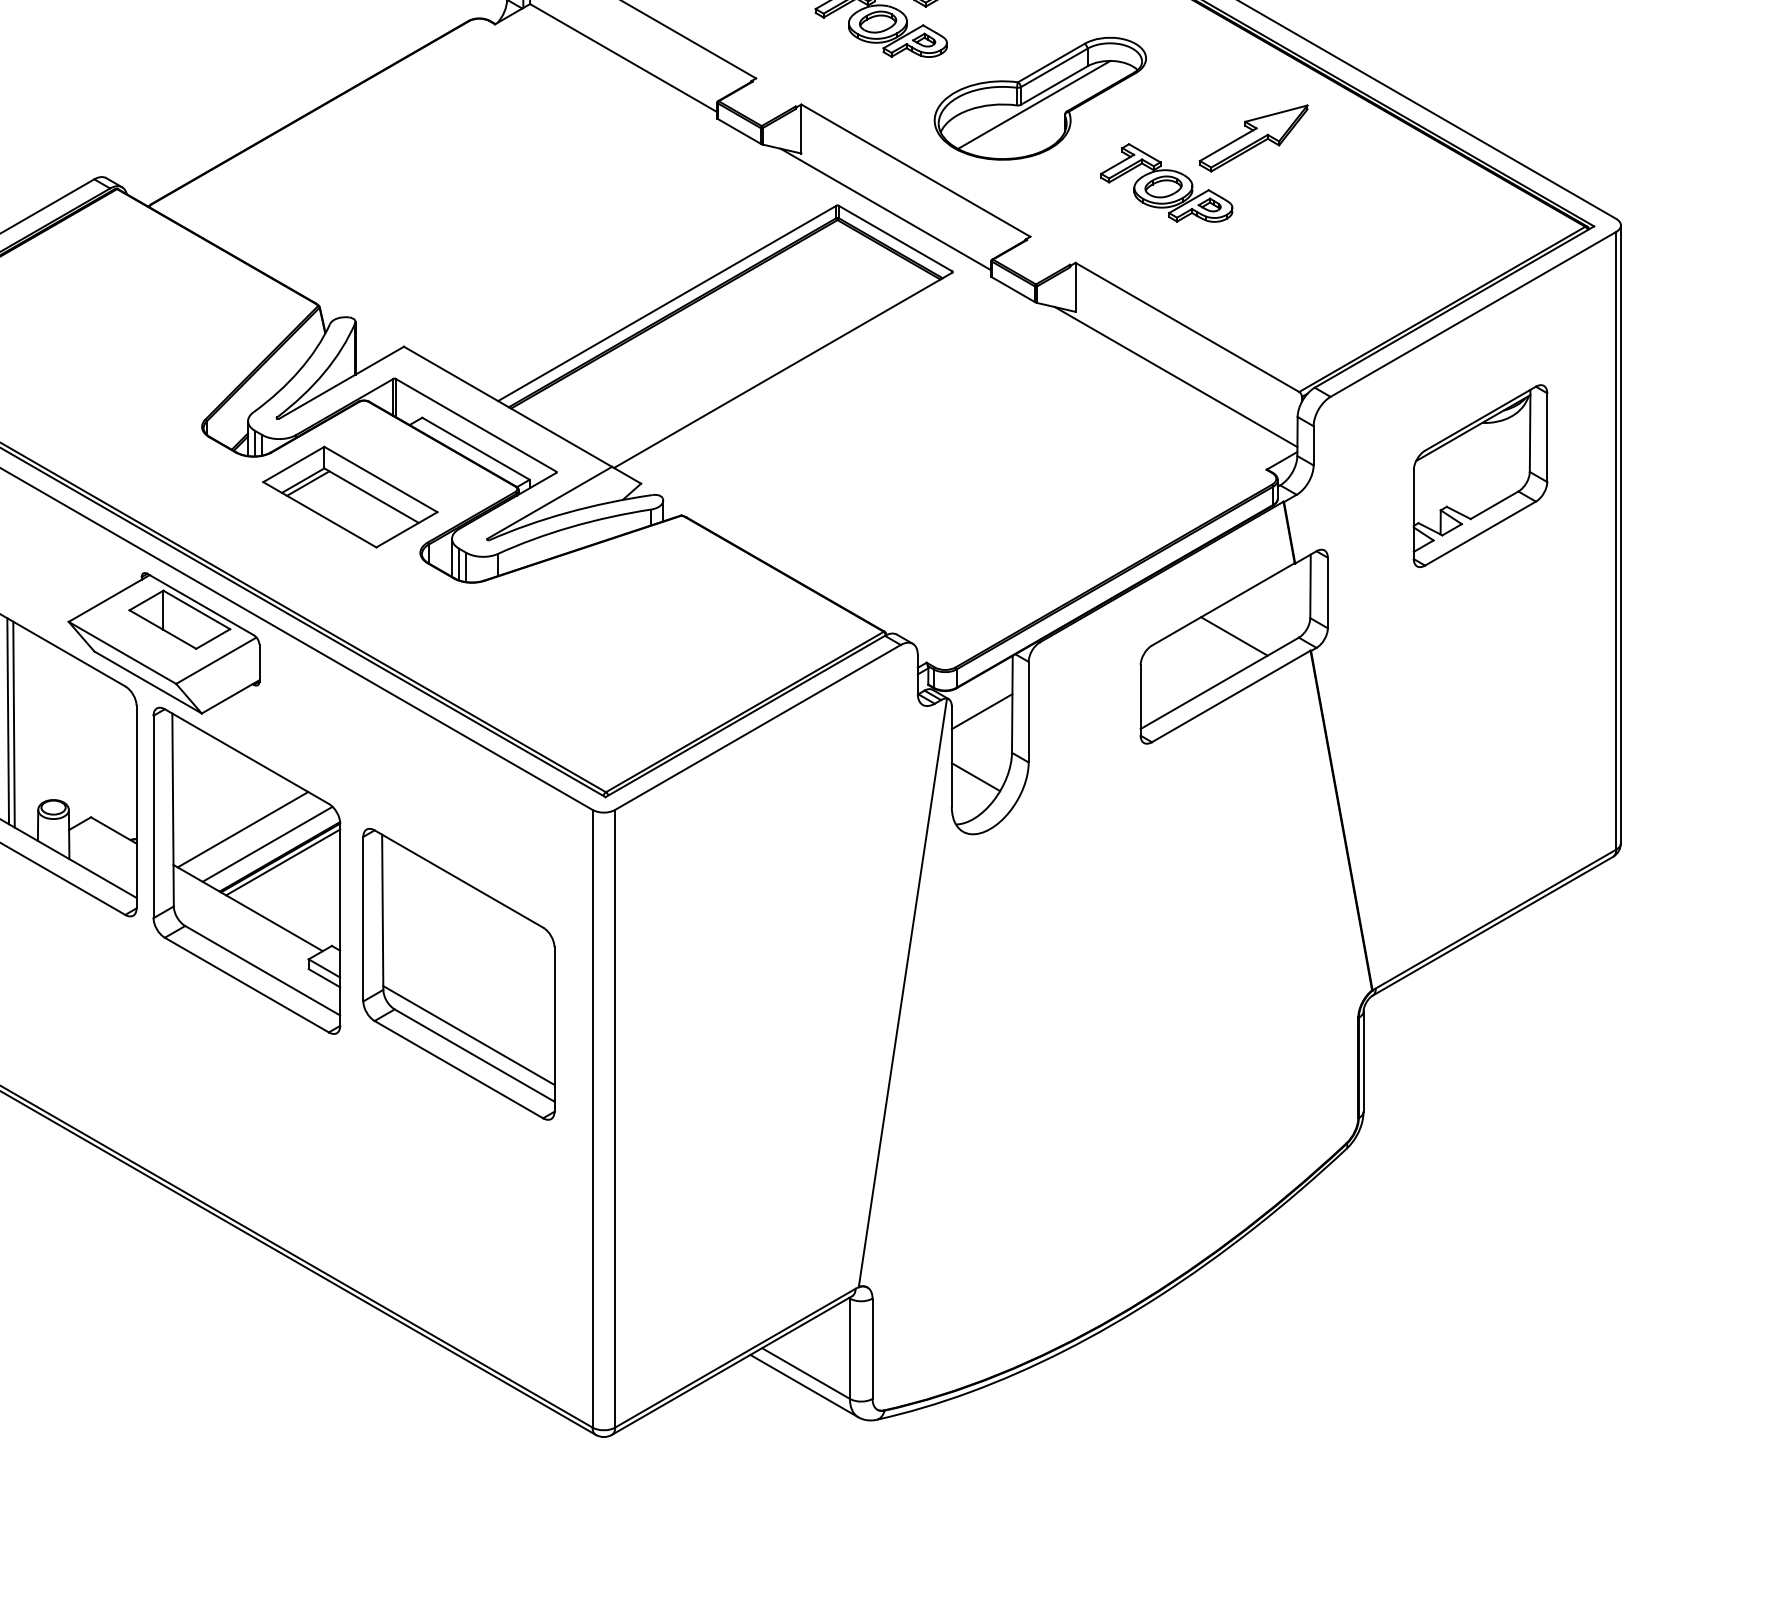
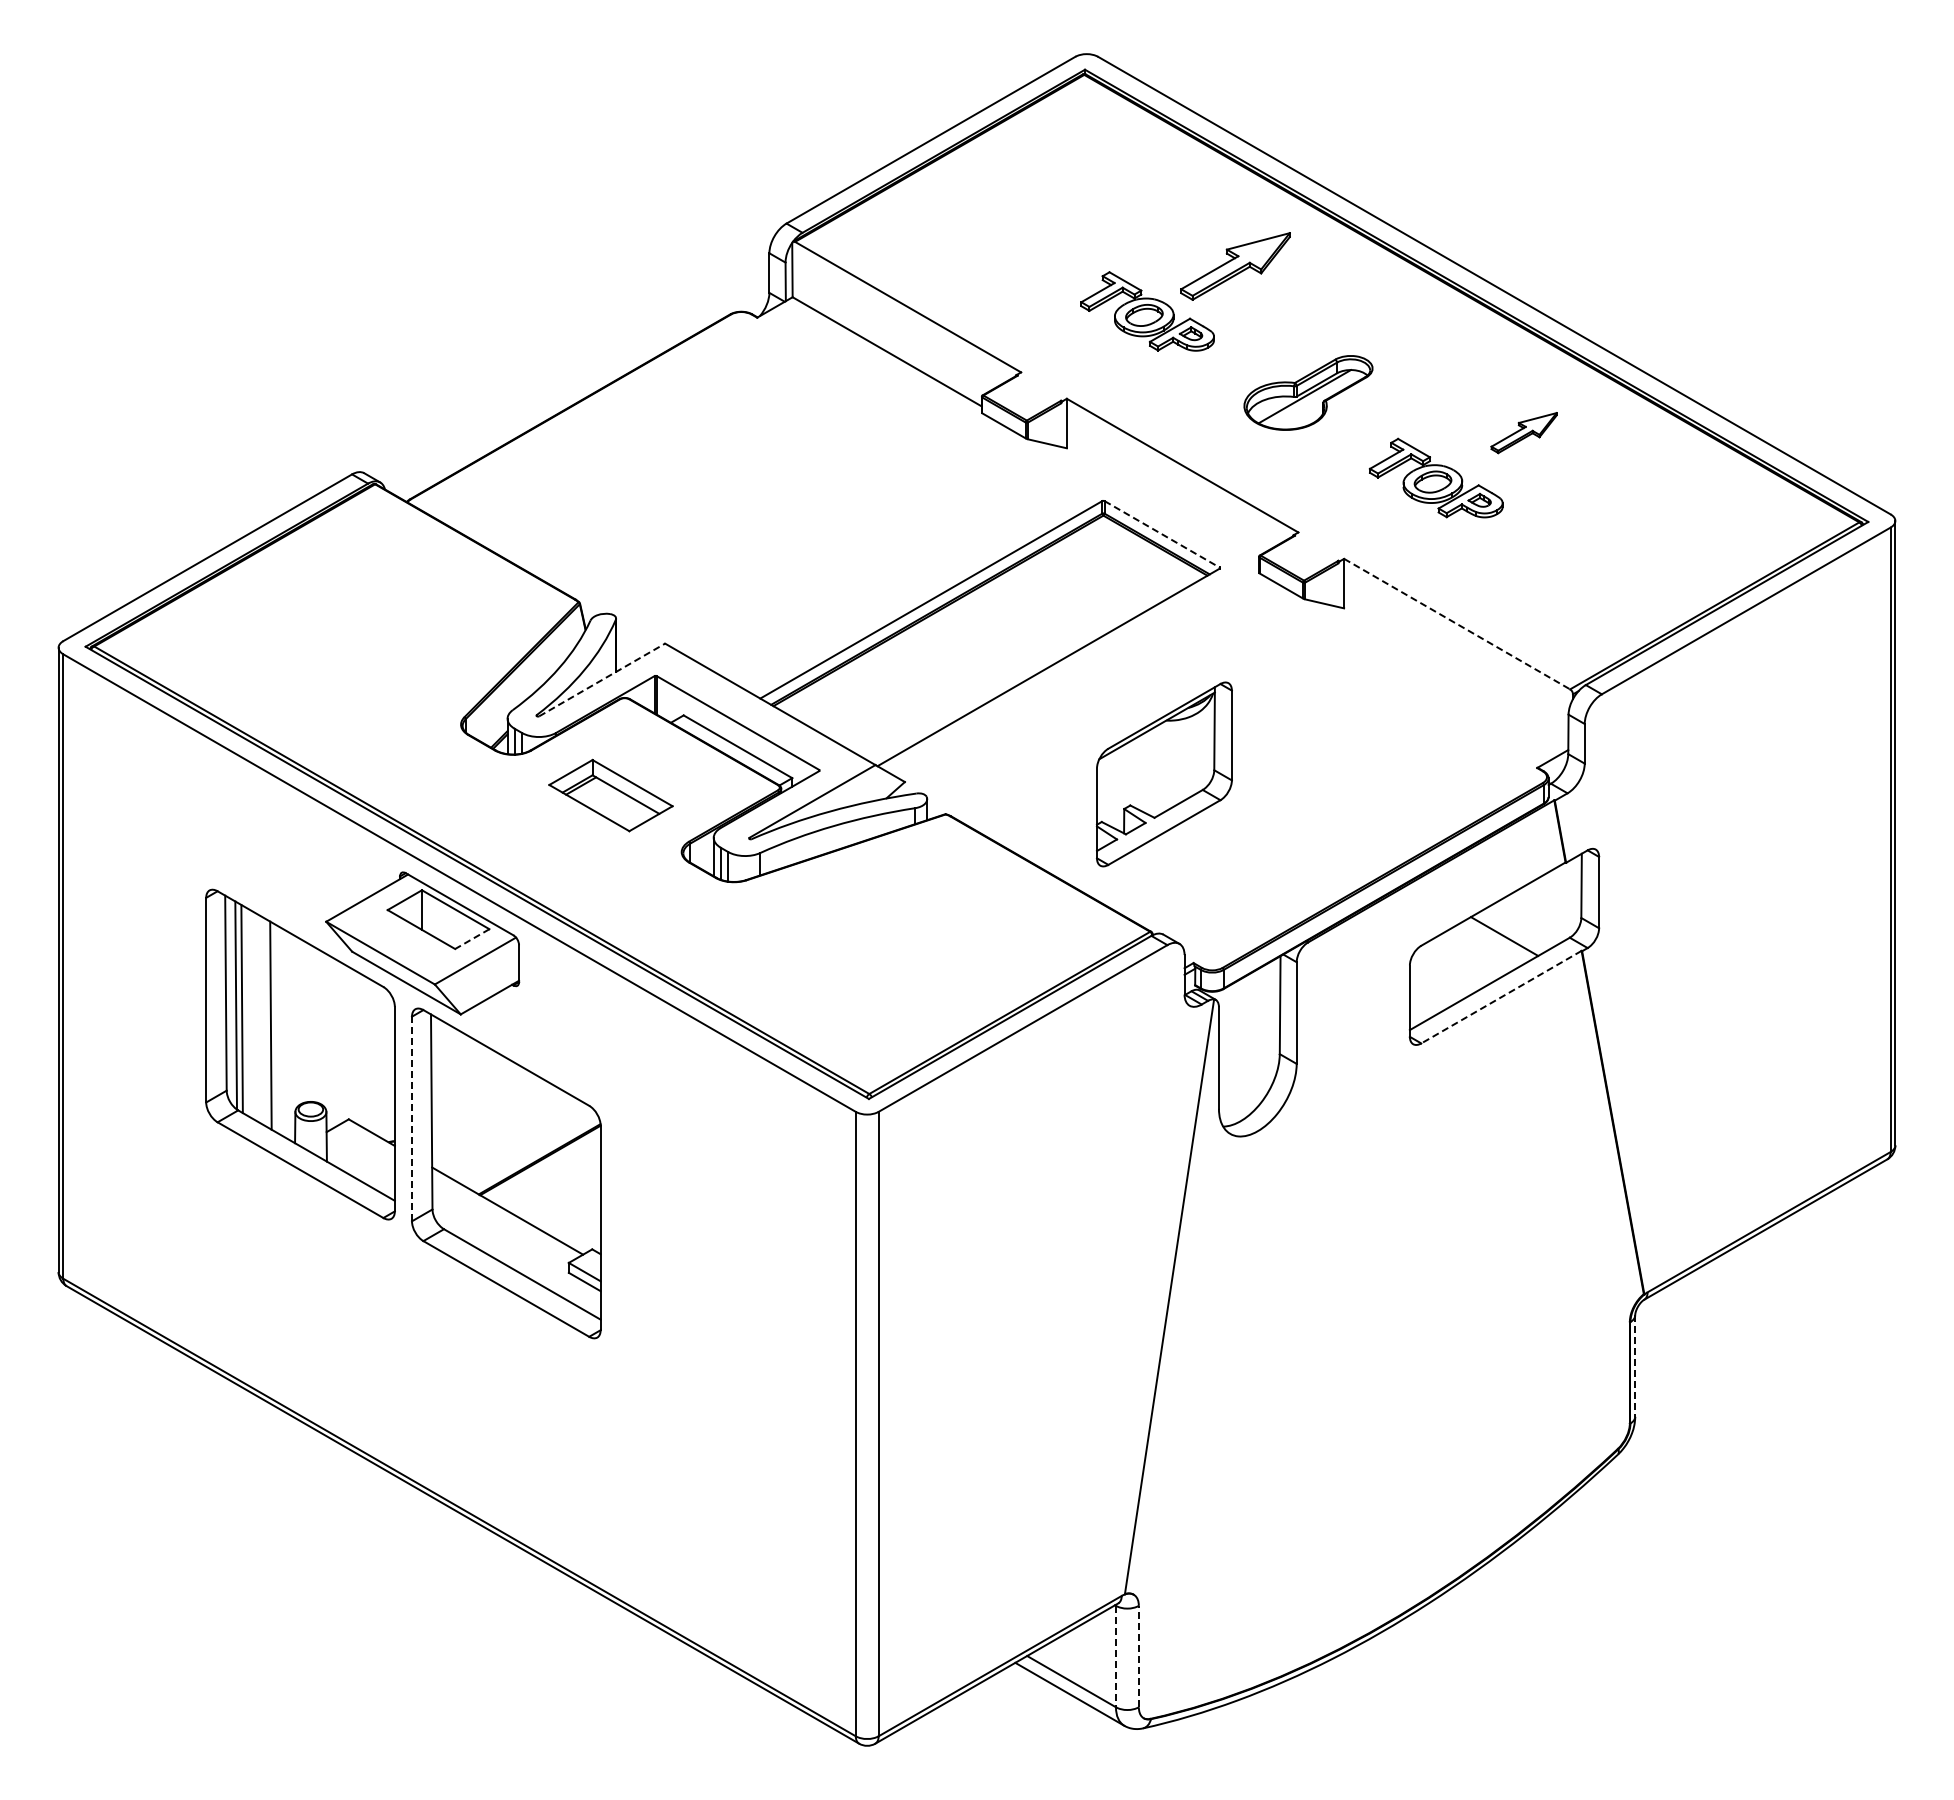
part: (1040, 98) -> (1308, 392), size x0.6
part: (1253, 137) -> (1523, 432), size x0.6
line: (886, 209) -> (1152, 504), removed
line: (895, 238) -> (1162, 534), solid -> dashed
line: (1187, 327) -> (1457, 624), solid -> dashed
line: (1175, 377) -> (1445, 674), removed
line: (342, 382) -> (602, 679), solid -> dashed
part: (1480, 476) -> (1164, 774), moved
part: (349, 496) -> (610, 795), size x0.7
line: (213, 639) -> (472, 939), solid -> dashed
line: (1231, 696) -> (1501, 997), solid -> dashed
line: (982, 711) -> (1249, 1012), removed
line: (7, 721) -> (264, 1022), removed
line: (975, 776) -> (1242, 1078), removed
line: (154, 816) -> (412, 1118), solid -> dashed
line: (243, 829) -> (502, 1131), removed
line: (266, 844) -> (526, 1146), removed
line: (282, 861) -> (542, 1164), removed
part: (458, 974) -> (720, 1278), removed
line: (1363, 1061) -> (1635, 1366), solid -> dashed
line: (849, 1348) -> (1115, 1656), solid -> dashed
line: (872, 1348) -> (1138, 1656), solid -> dashed

